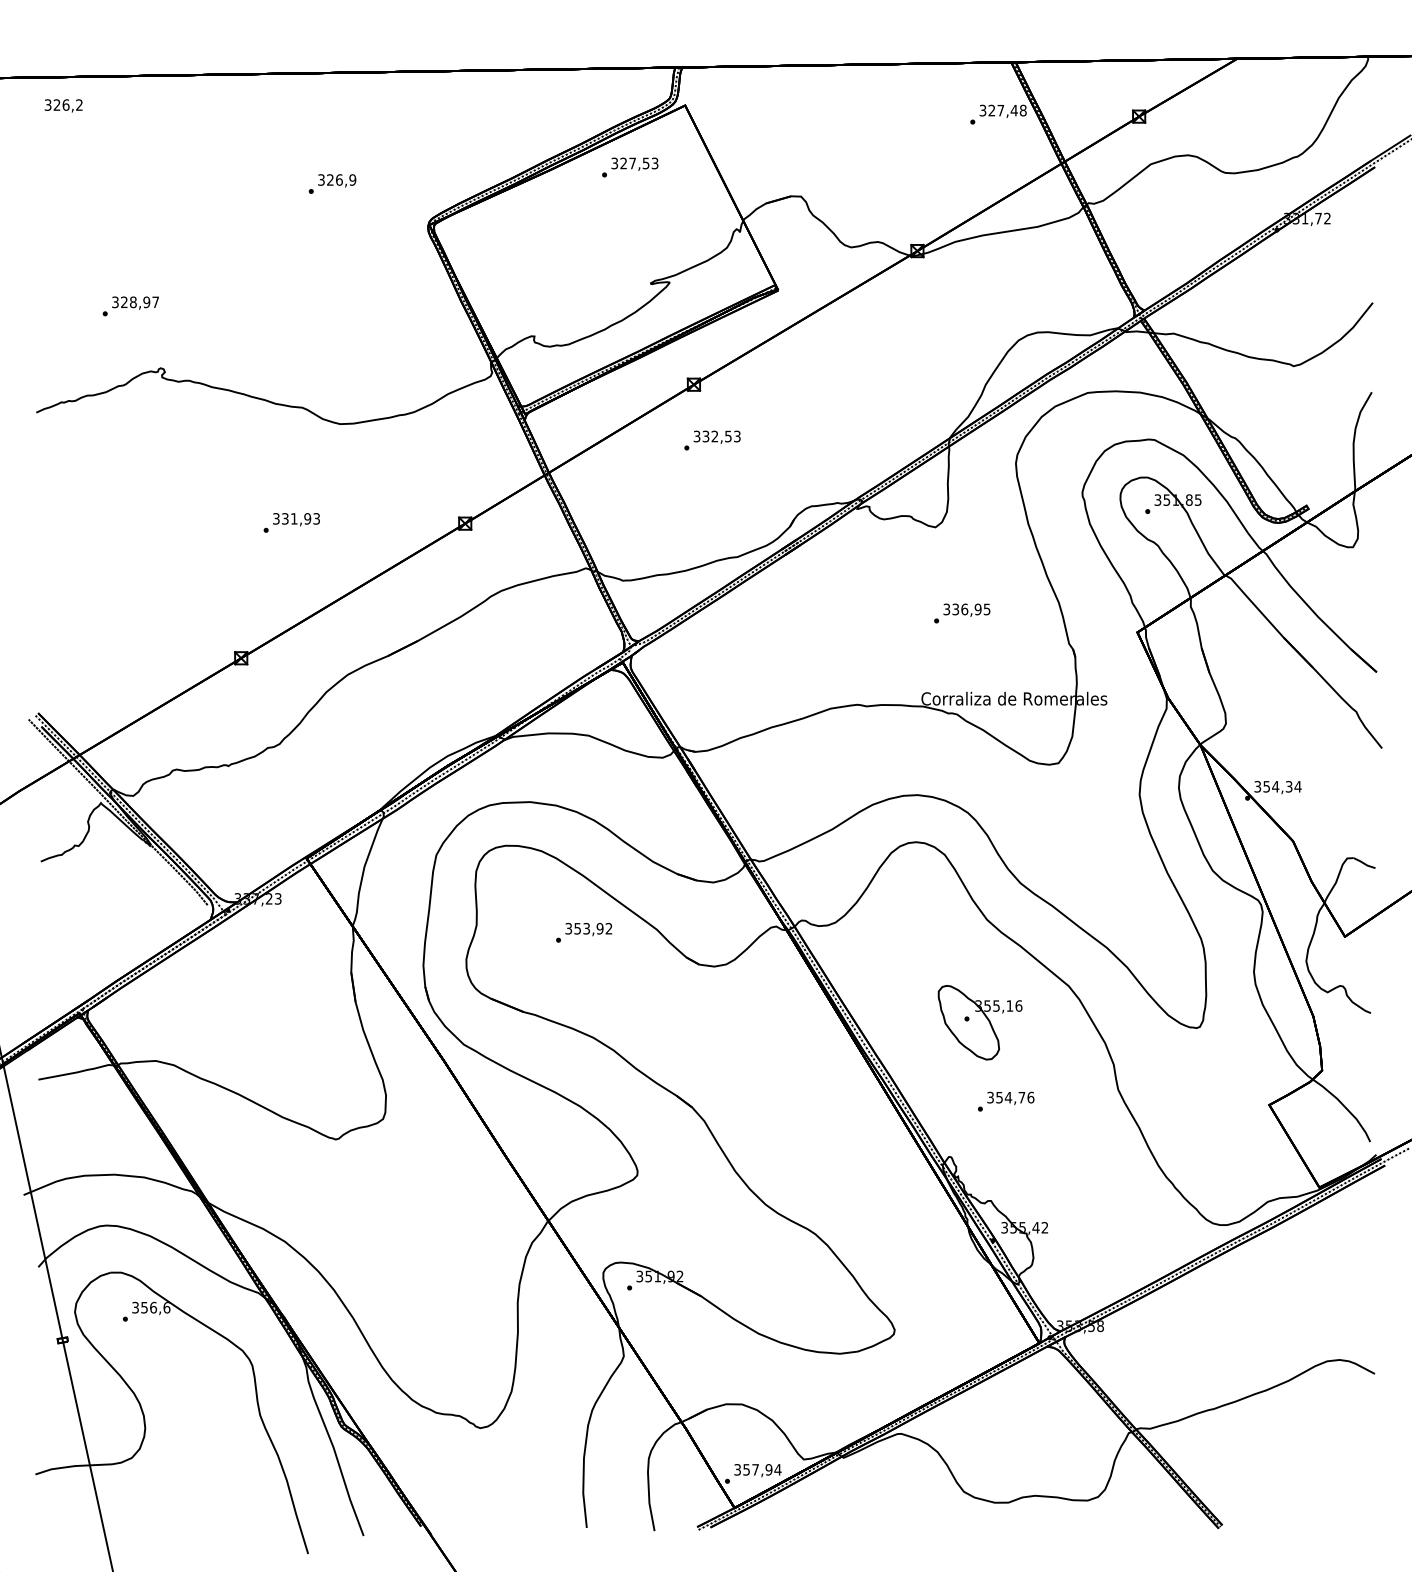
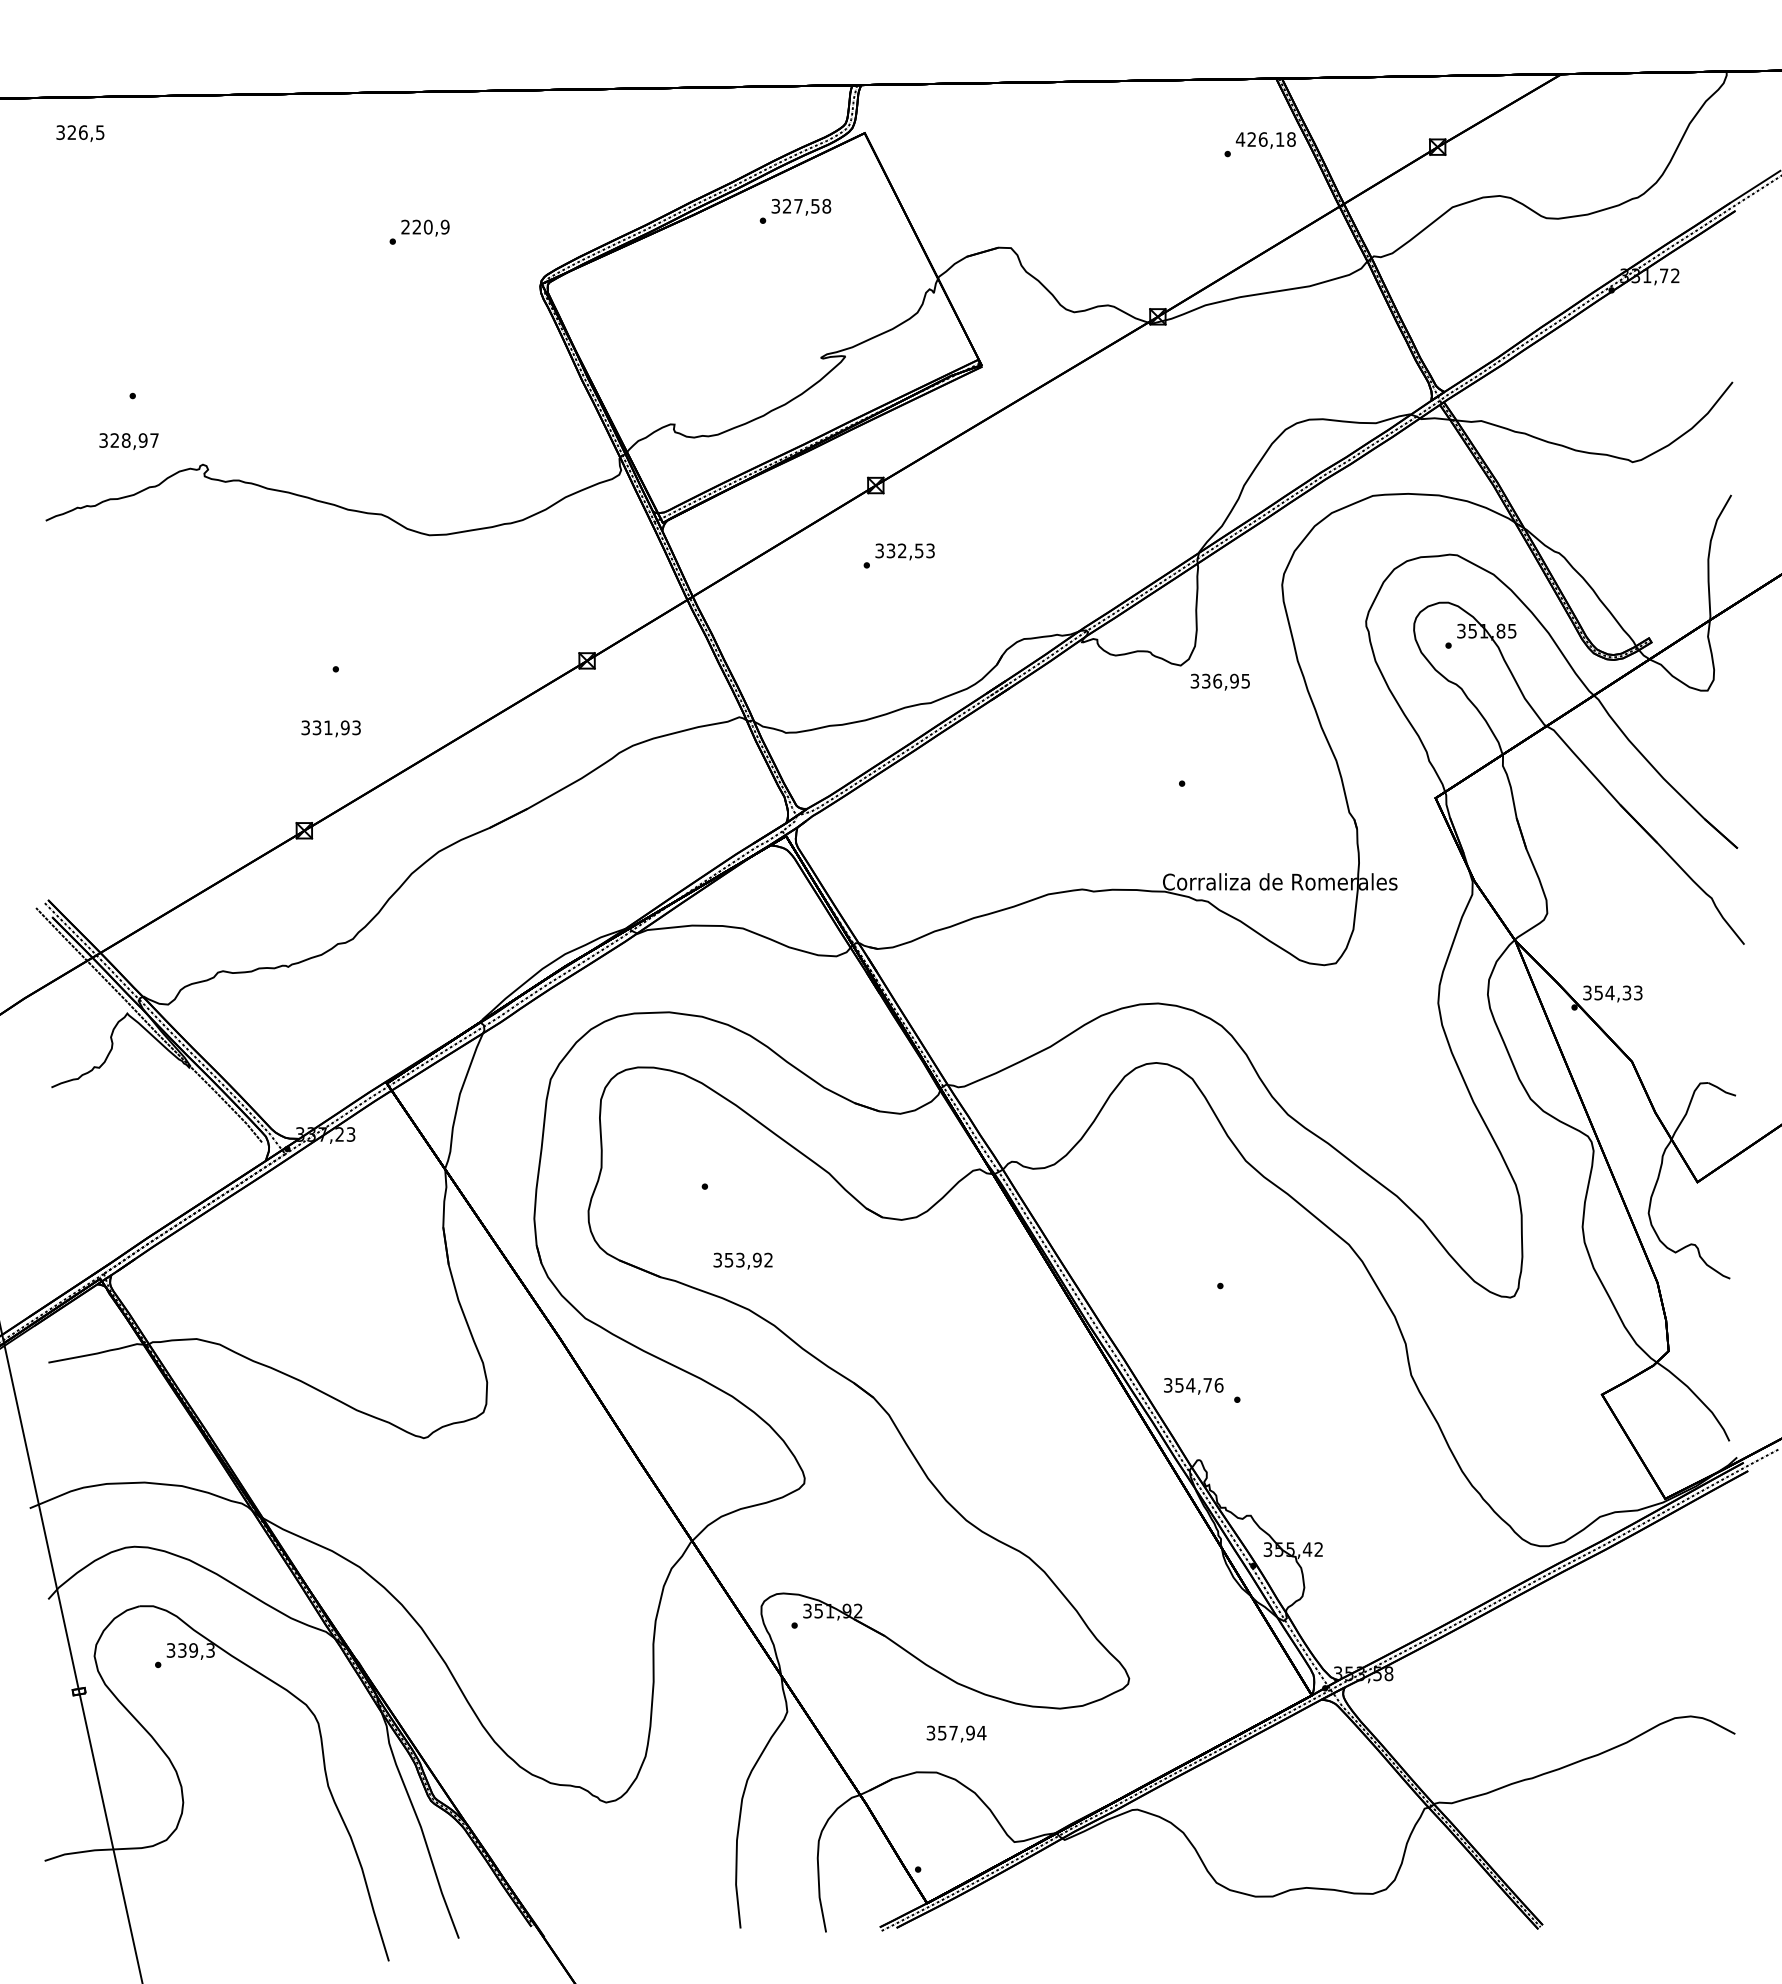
text: (79, 105) -> (100, 132), 326,2 -> 326,5
text: (997, 110) -> (1259, 139), 327,48 -> 426,18
text: (654, 163) -> (826, 206), 327,53 -> 327,58
text: (330, 179) -> (416, 226), 326,9 -> 220,9
text: (135, 303) -> (128, 441), moved
text: (295, 519) -> (330, 728), moved
text: (966, 609) -> (1219, 681), moved
text: (1297, 786) -> (1637, 992), 354,34 -> 354,33
text: (588, 929) -> (742, 1260), moved
part: (979, 1022) -> (1236, 1290), removed
text: (1010, 1098) -> (1193, 1386), moved
text: (155, 1307) -> (196, 1650), 356,6 -> 339,3
text: (757, 1470) -> (956, 1733), moved

